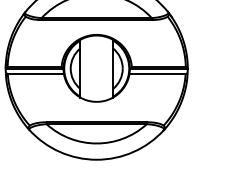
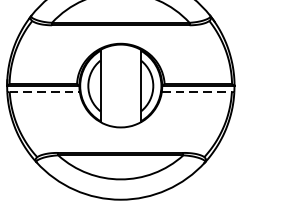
line: (36, 73) -> (45, 92), solid -> dashed
line: (158, 73) -> (197, 92), solid -> dashed

